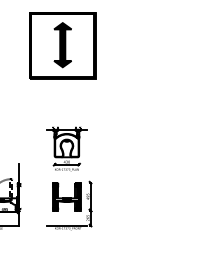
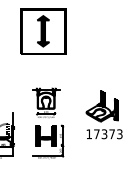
part: (149, 165) -> (103, 114), added

